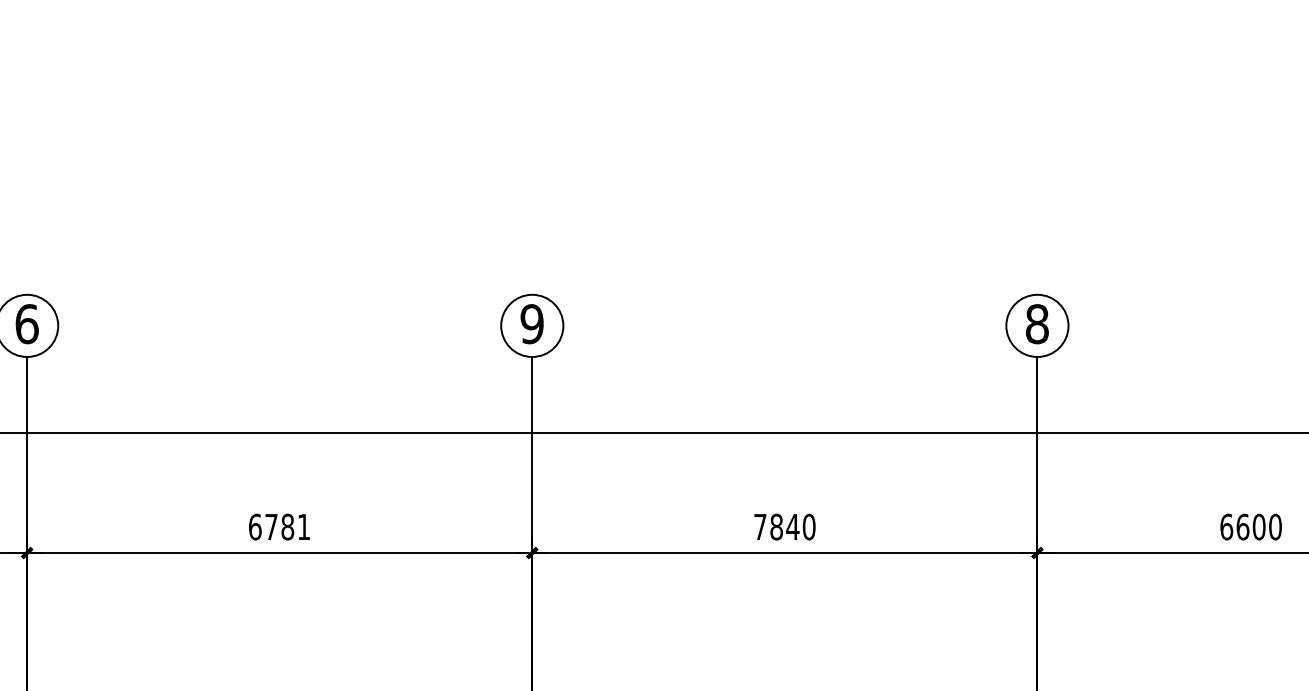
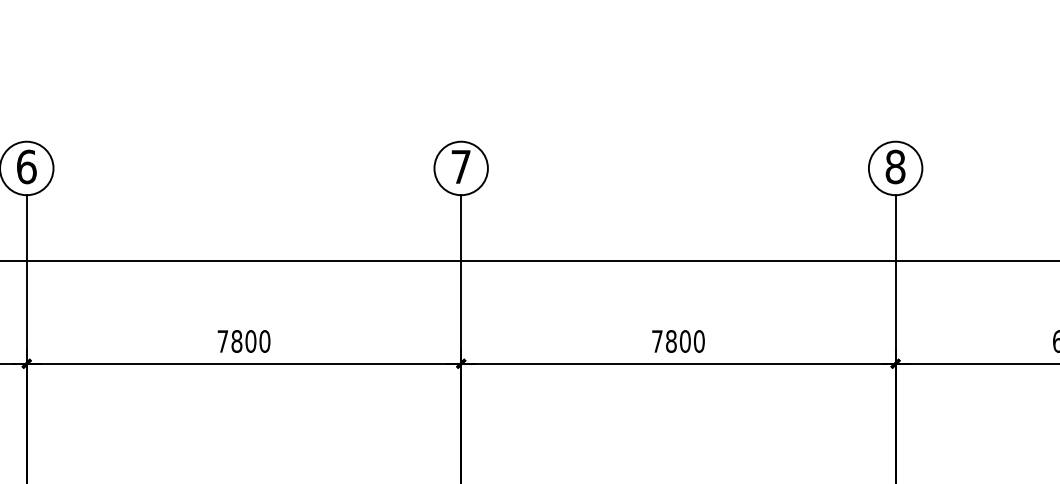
text: (531, 324) -> (460, 167), 9 -> 7
text: (279, 526) -> (243, 340), 6781 -> 7800
text: (792, 526) -> (684, 340), 7840 -> 7800

